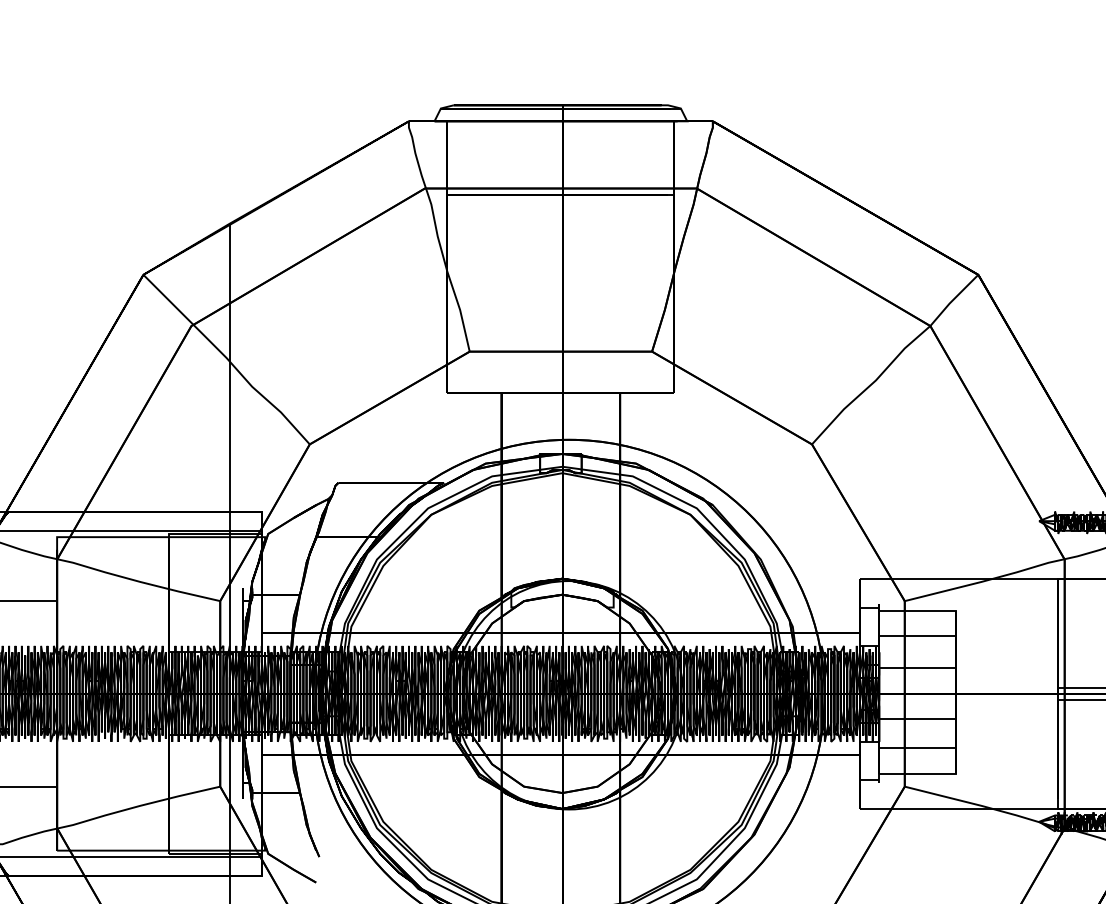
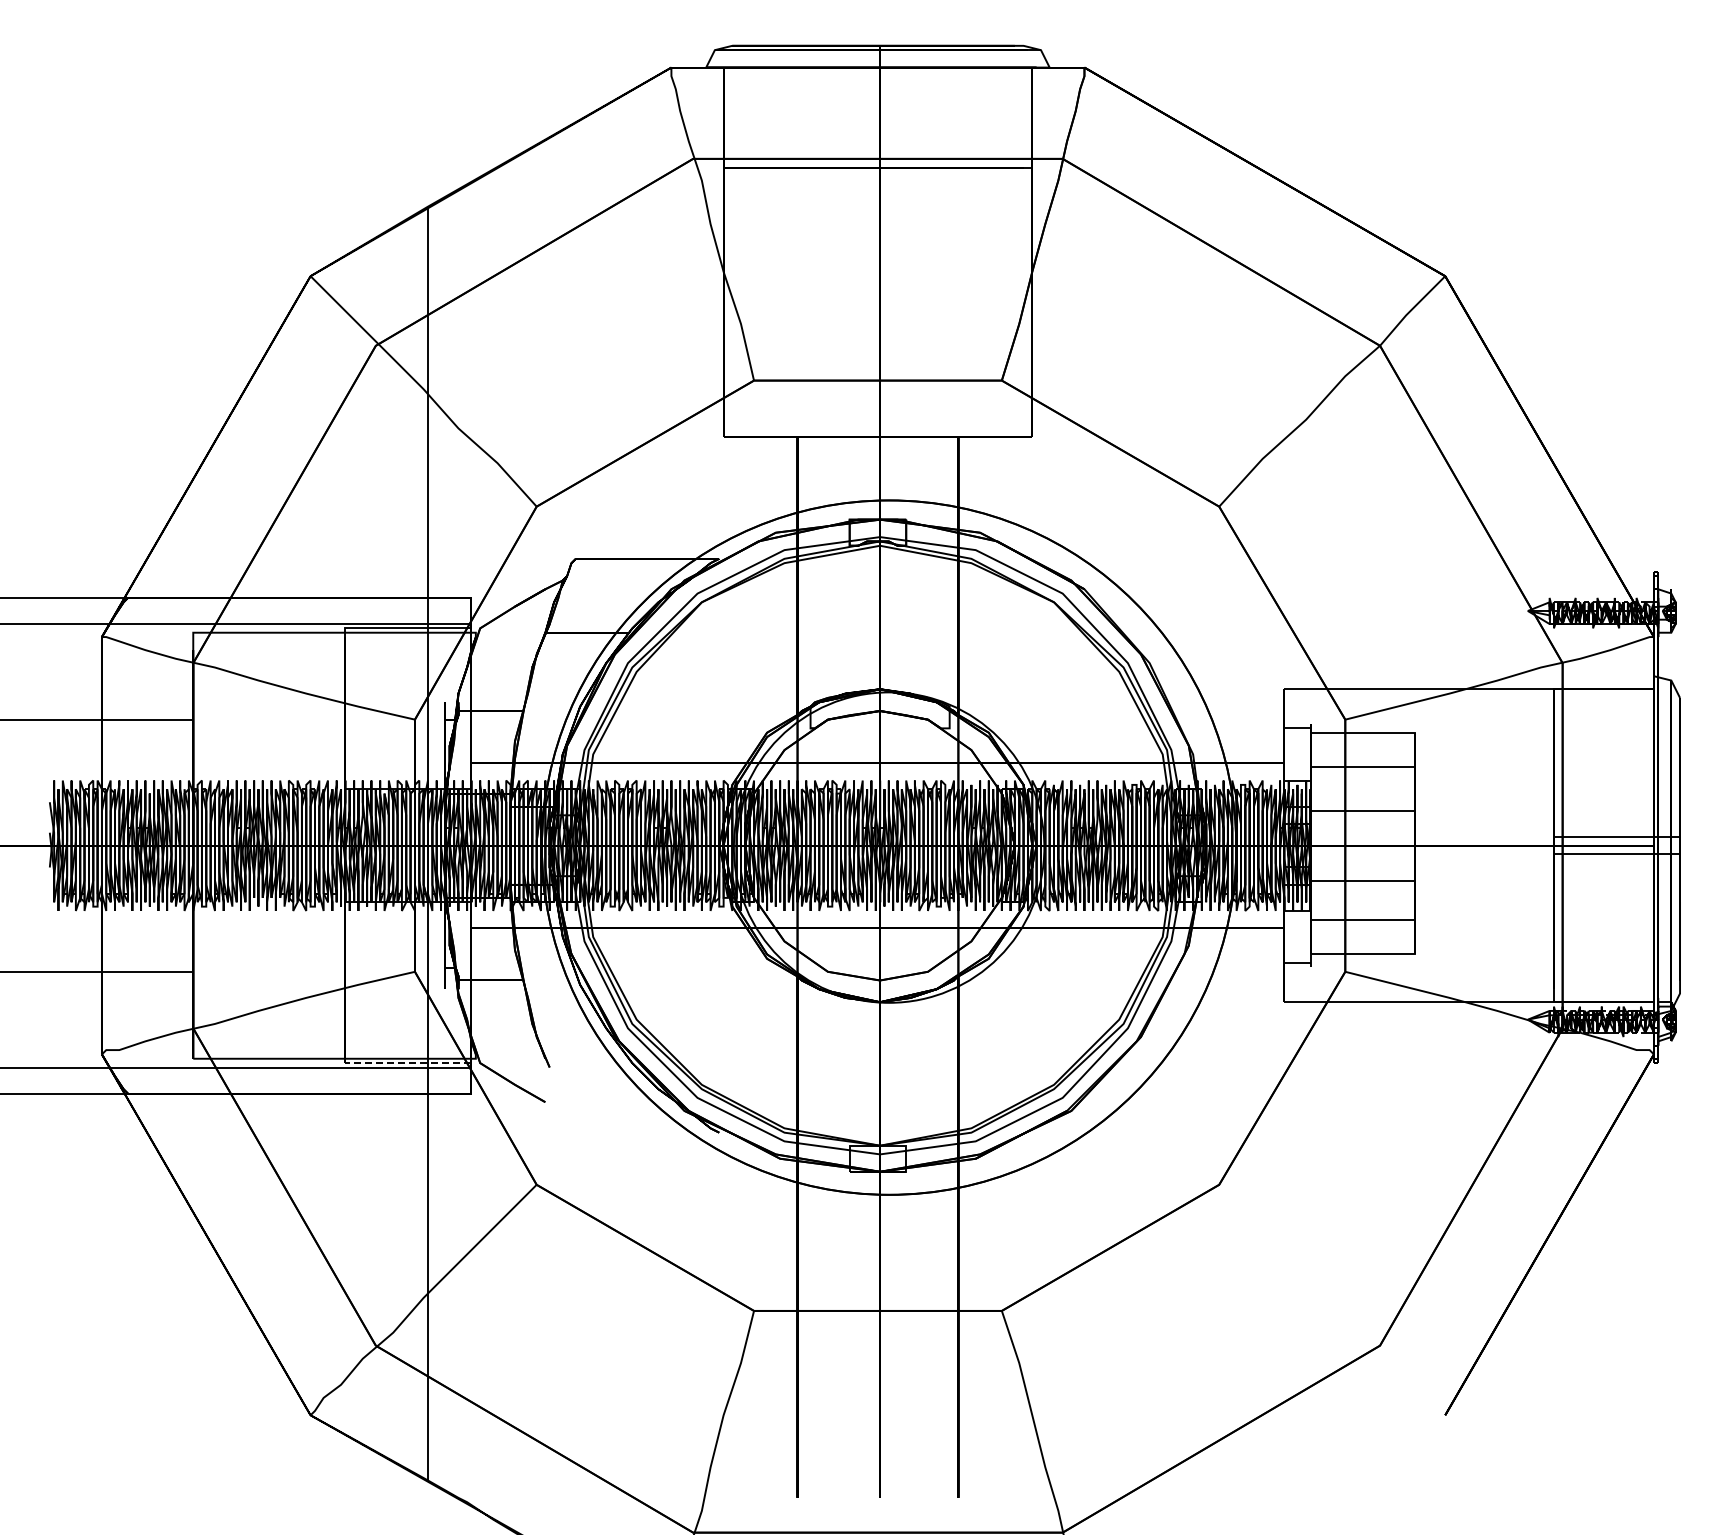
line: (214, 854) -> (407, 1063), solid -> dashed

